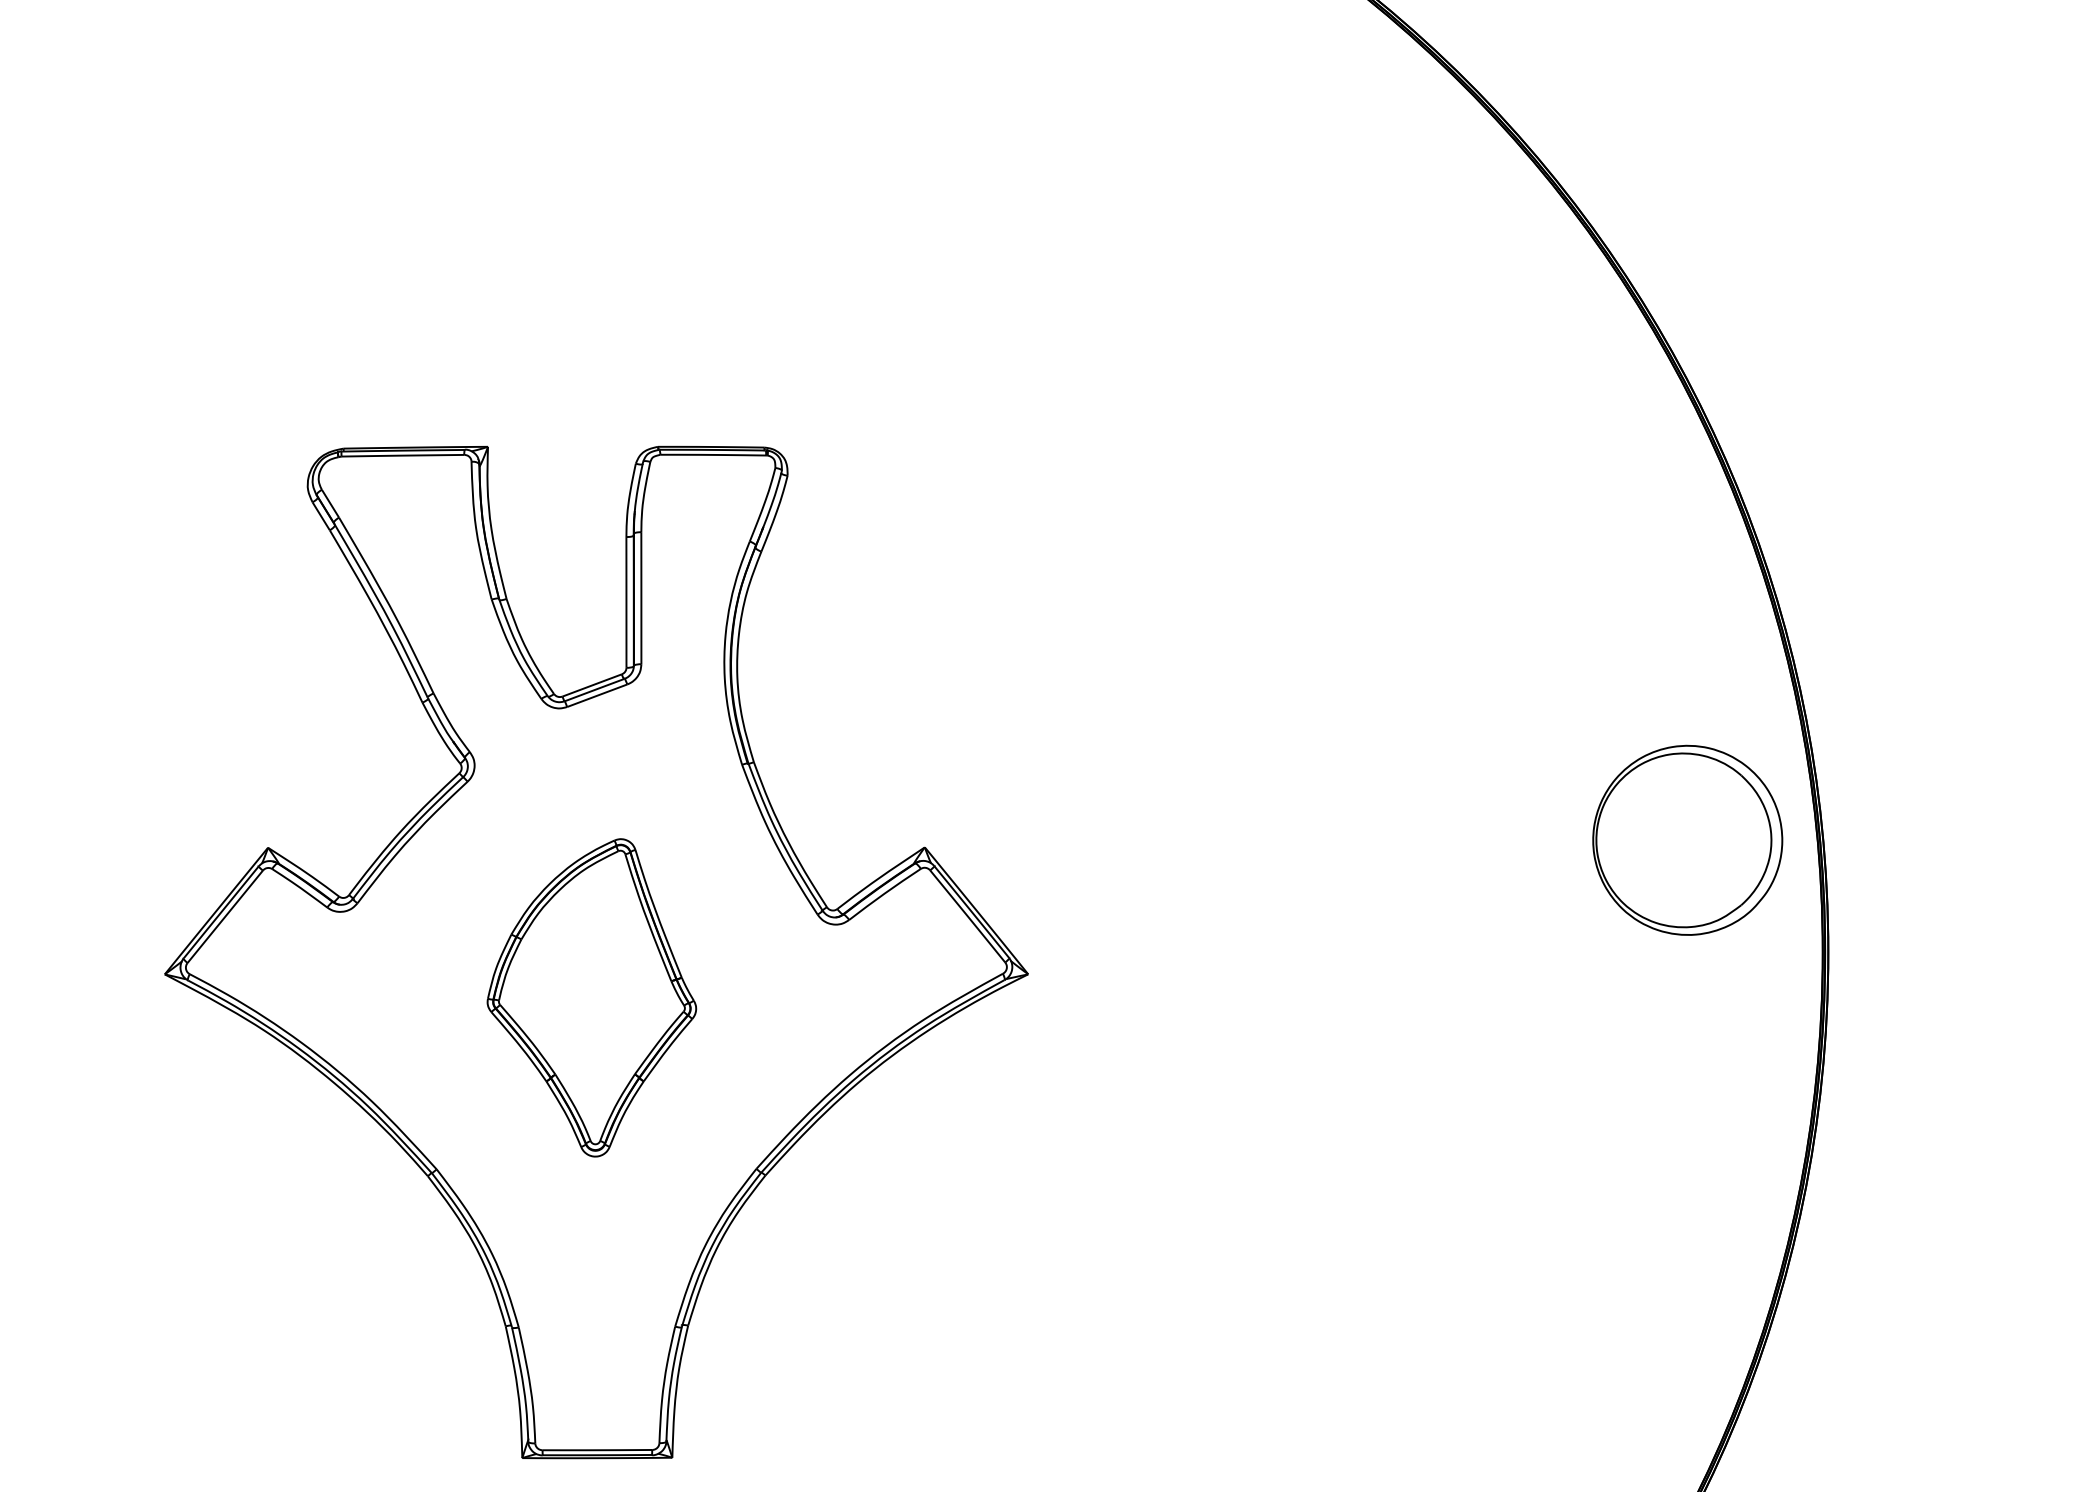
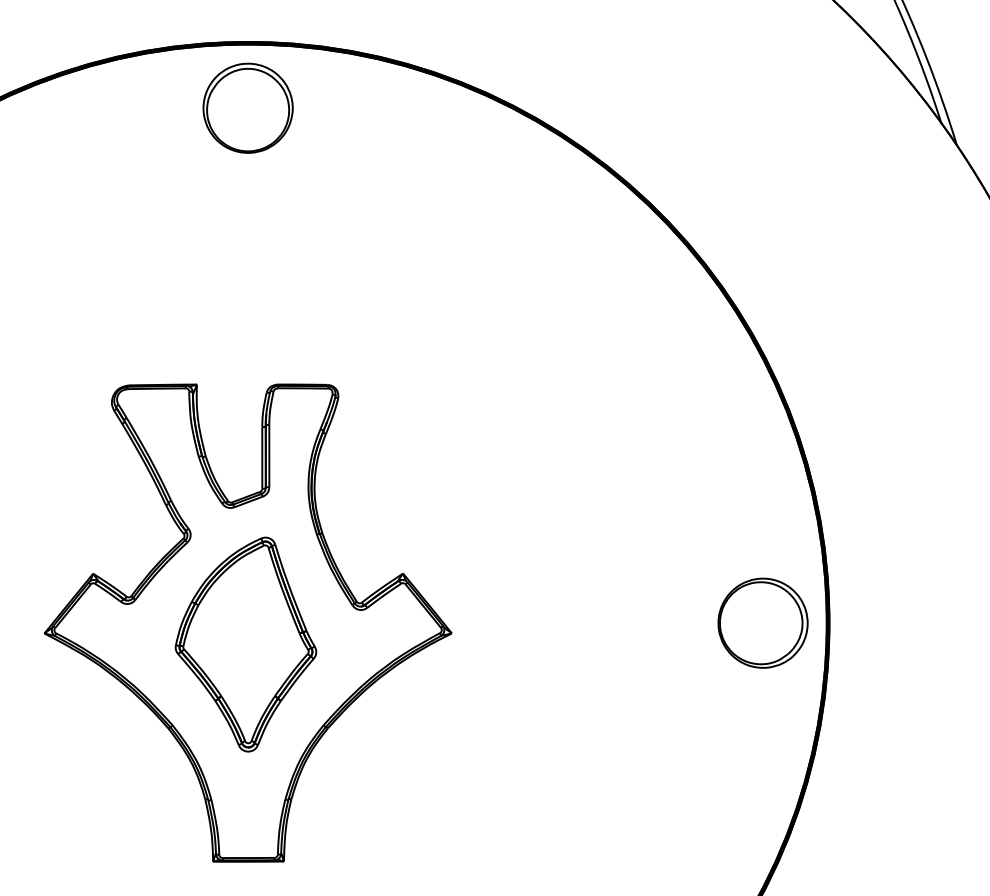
part: (1686, 838) -> (762, 622), moved
part: (590, 997) -> (245, 644), size x1.43

